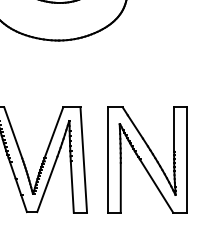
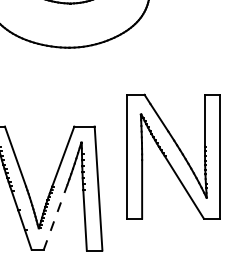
part: (147, 159) -> (173, 156), moved
line: (47, 184) -> (55, 217), solid -> dashed

